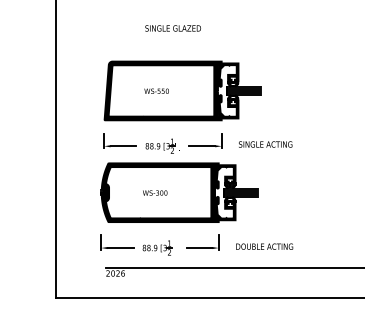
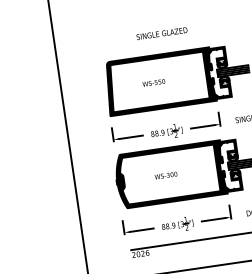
text: (172, 28) -> (161, 33), moved

